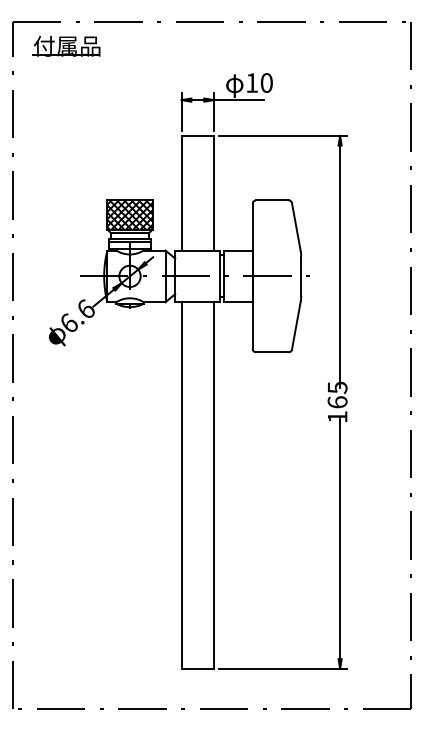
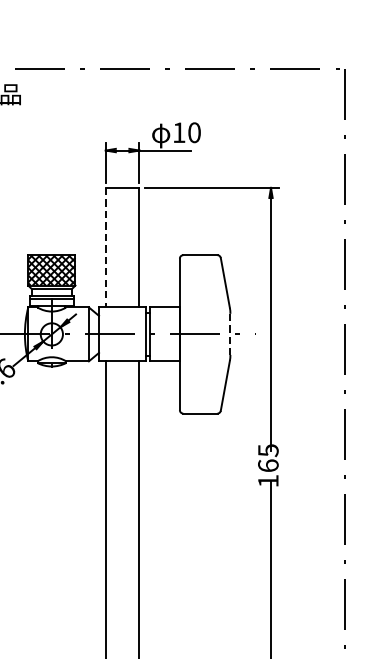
line: (181, 193) -> (105, 247), solid -> dashed
line: (301, 276) -> (230, 334), solid -> dashed

